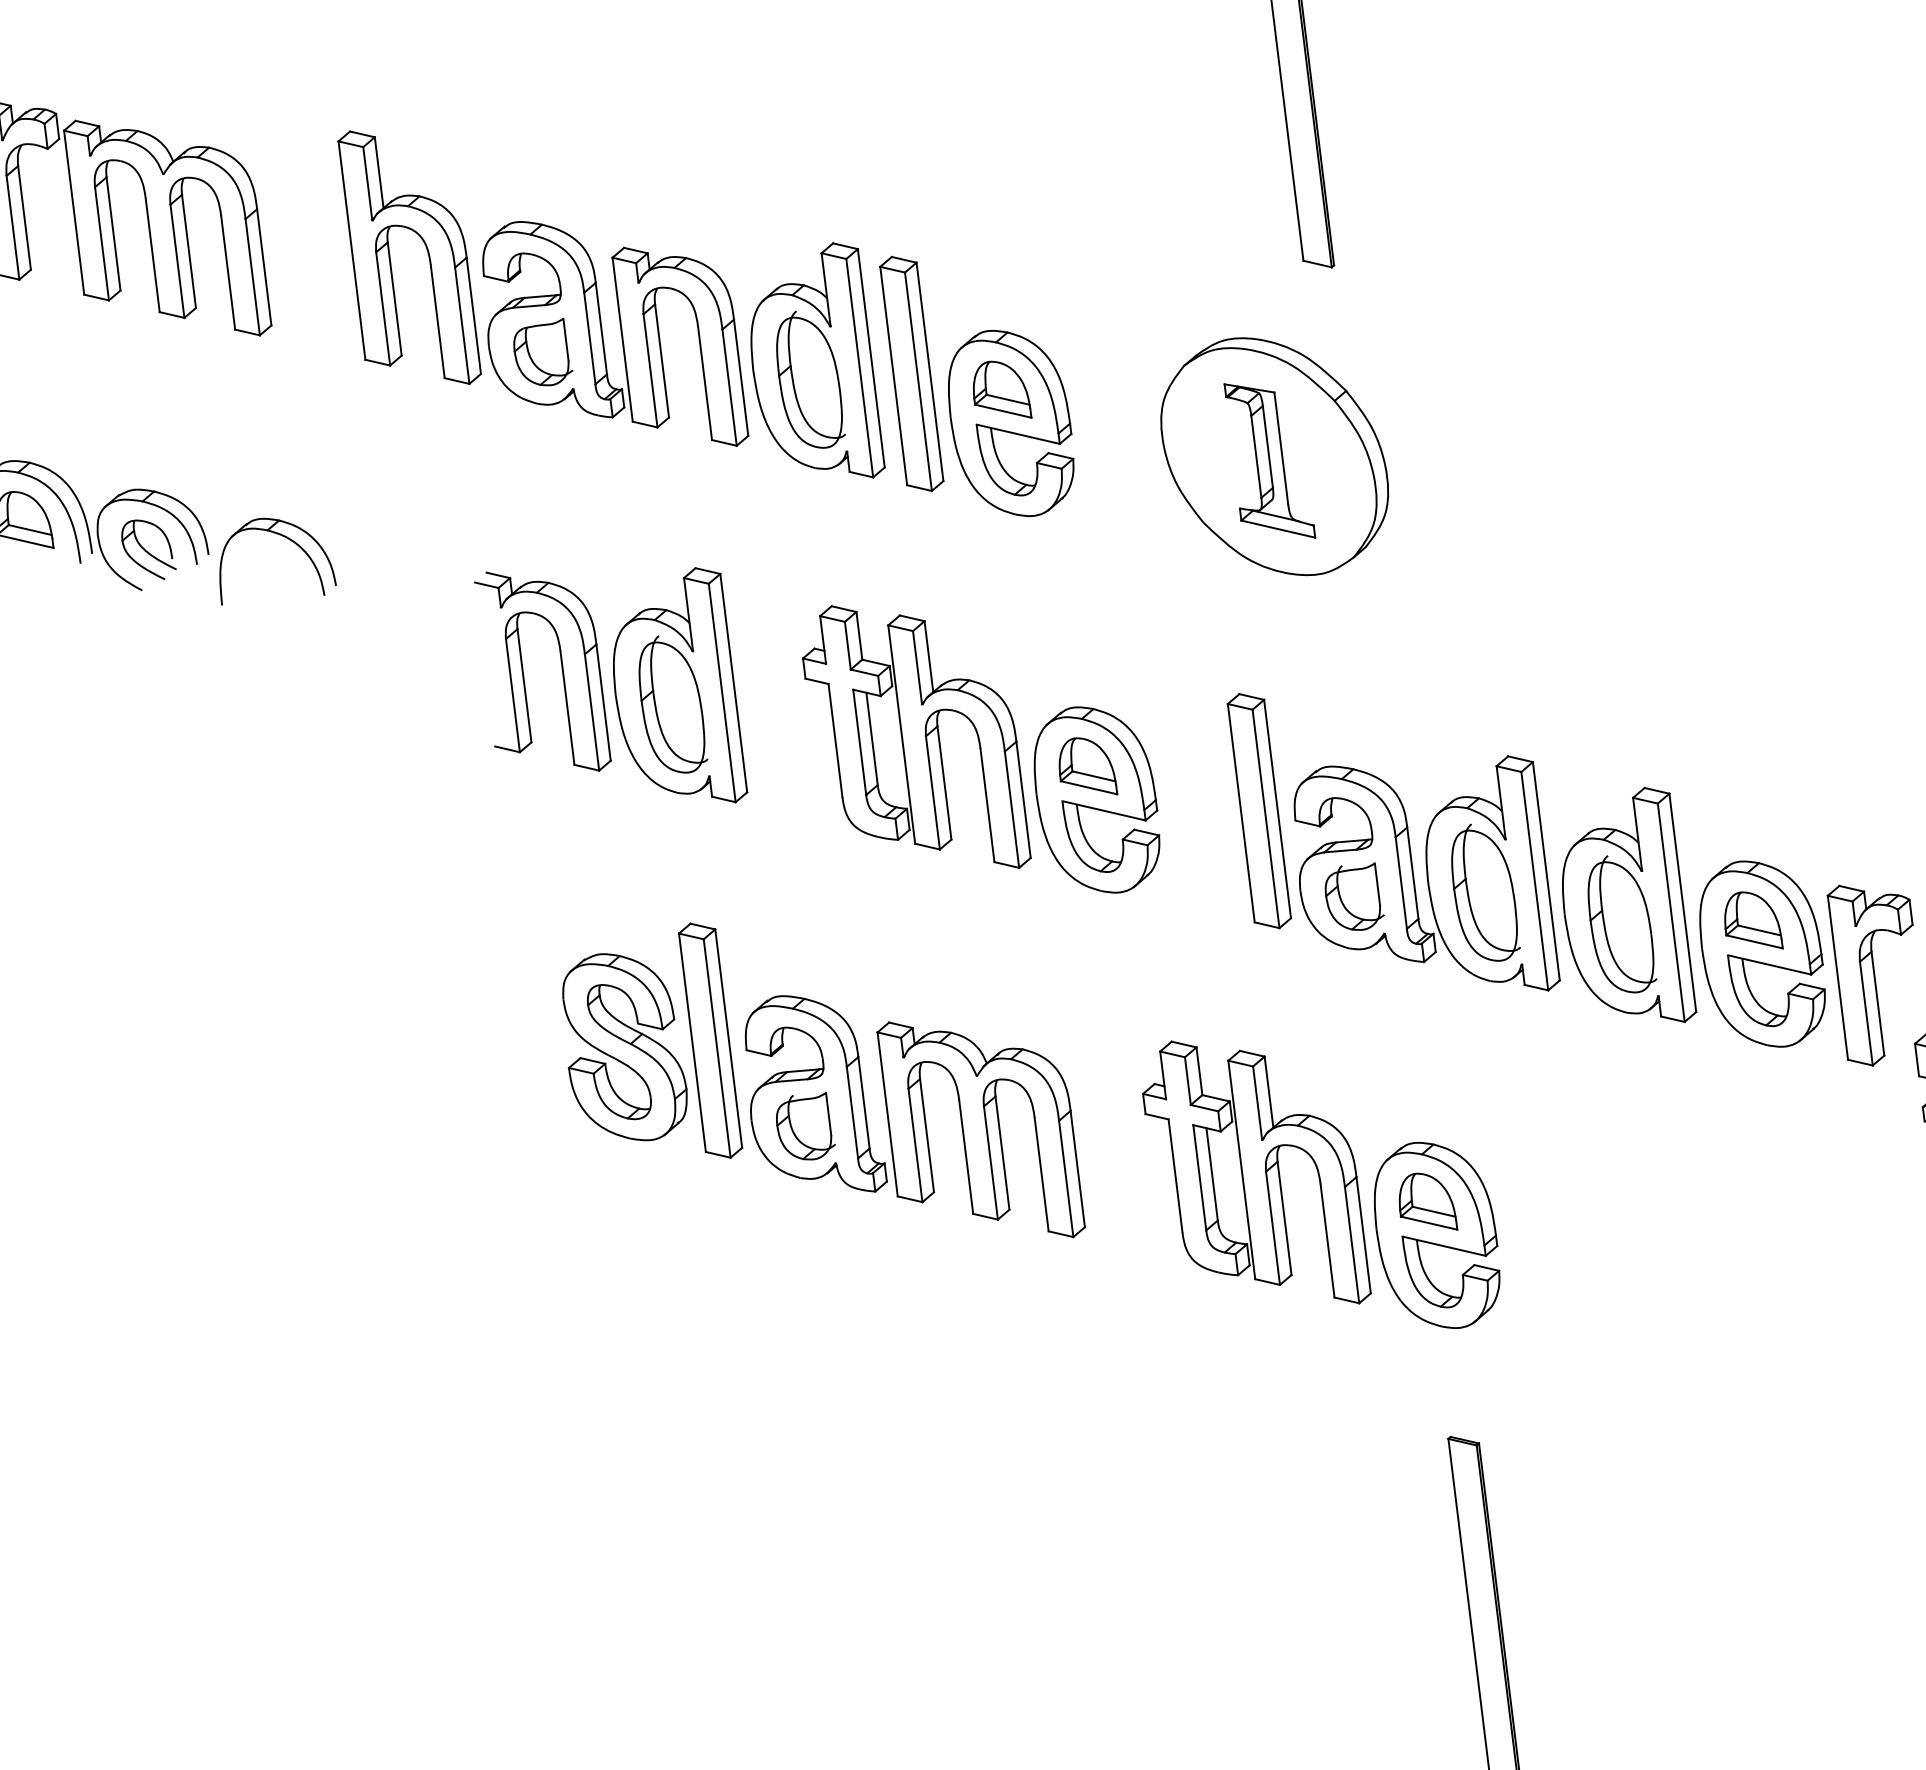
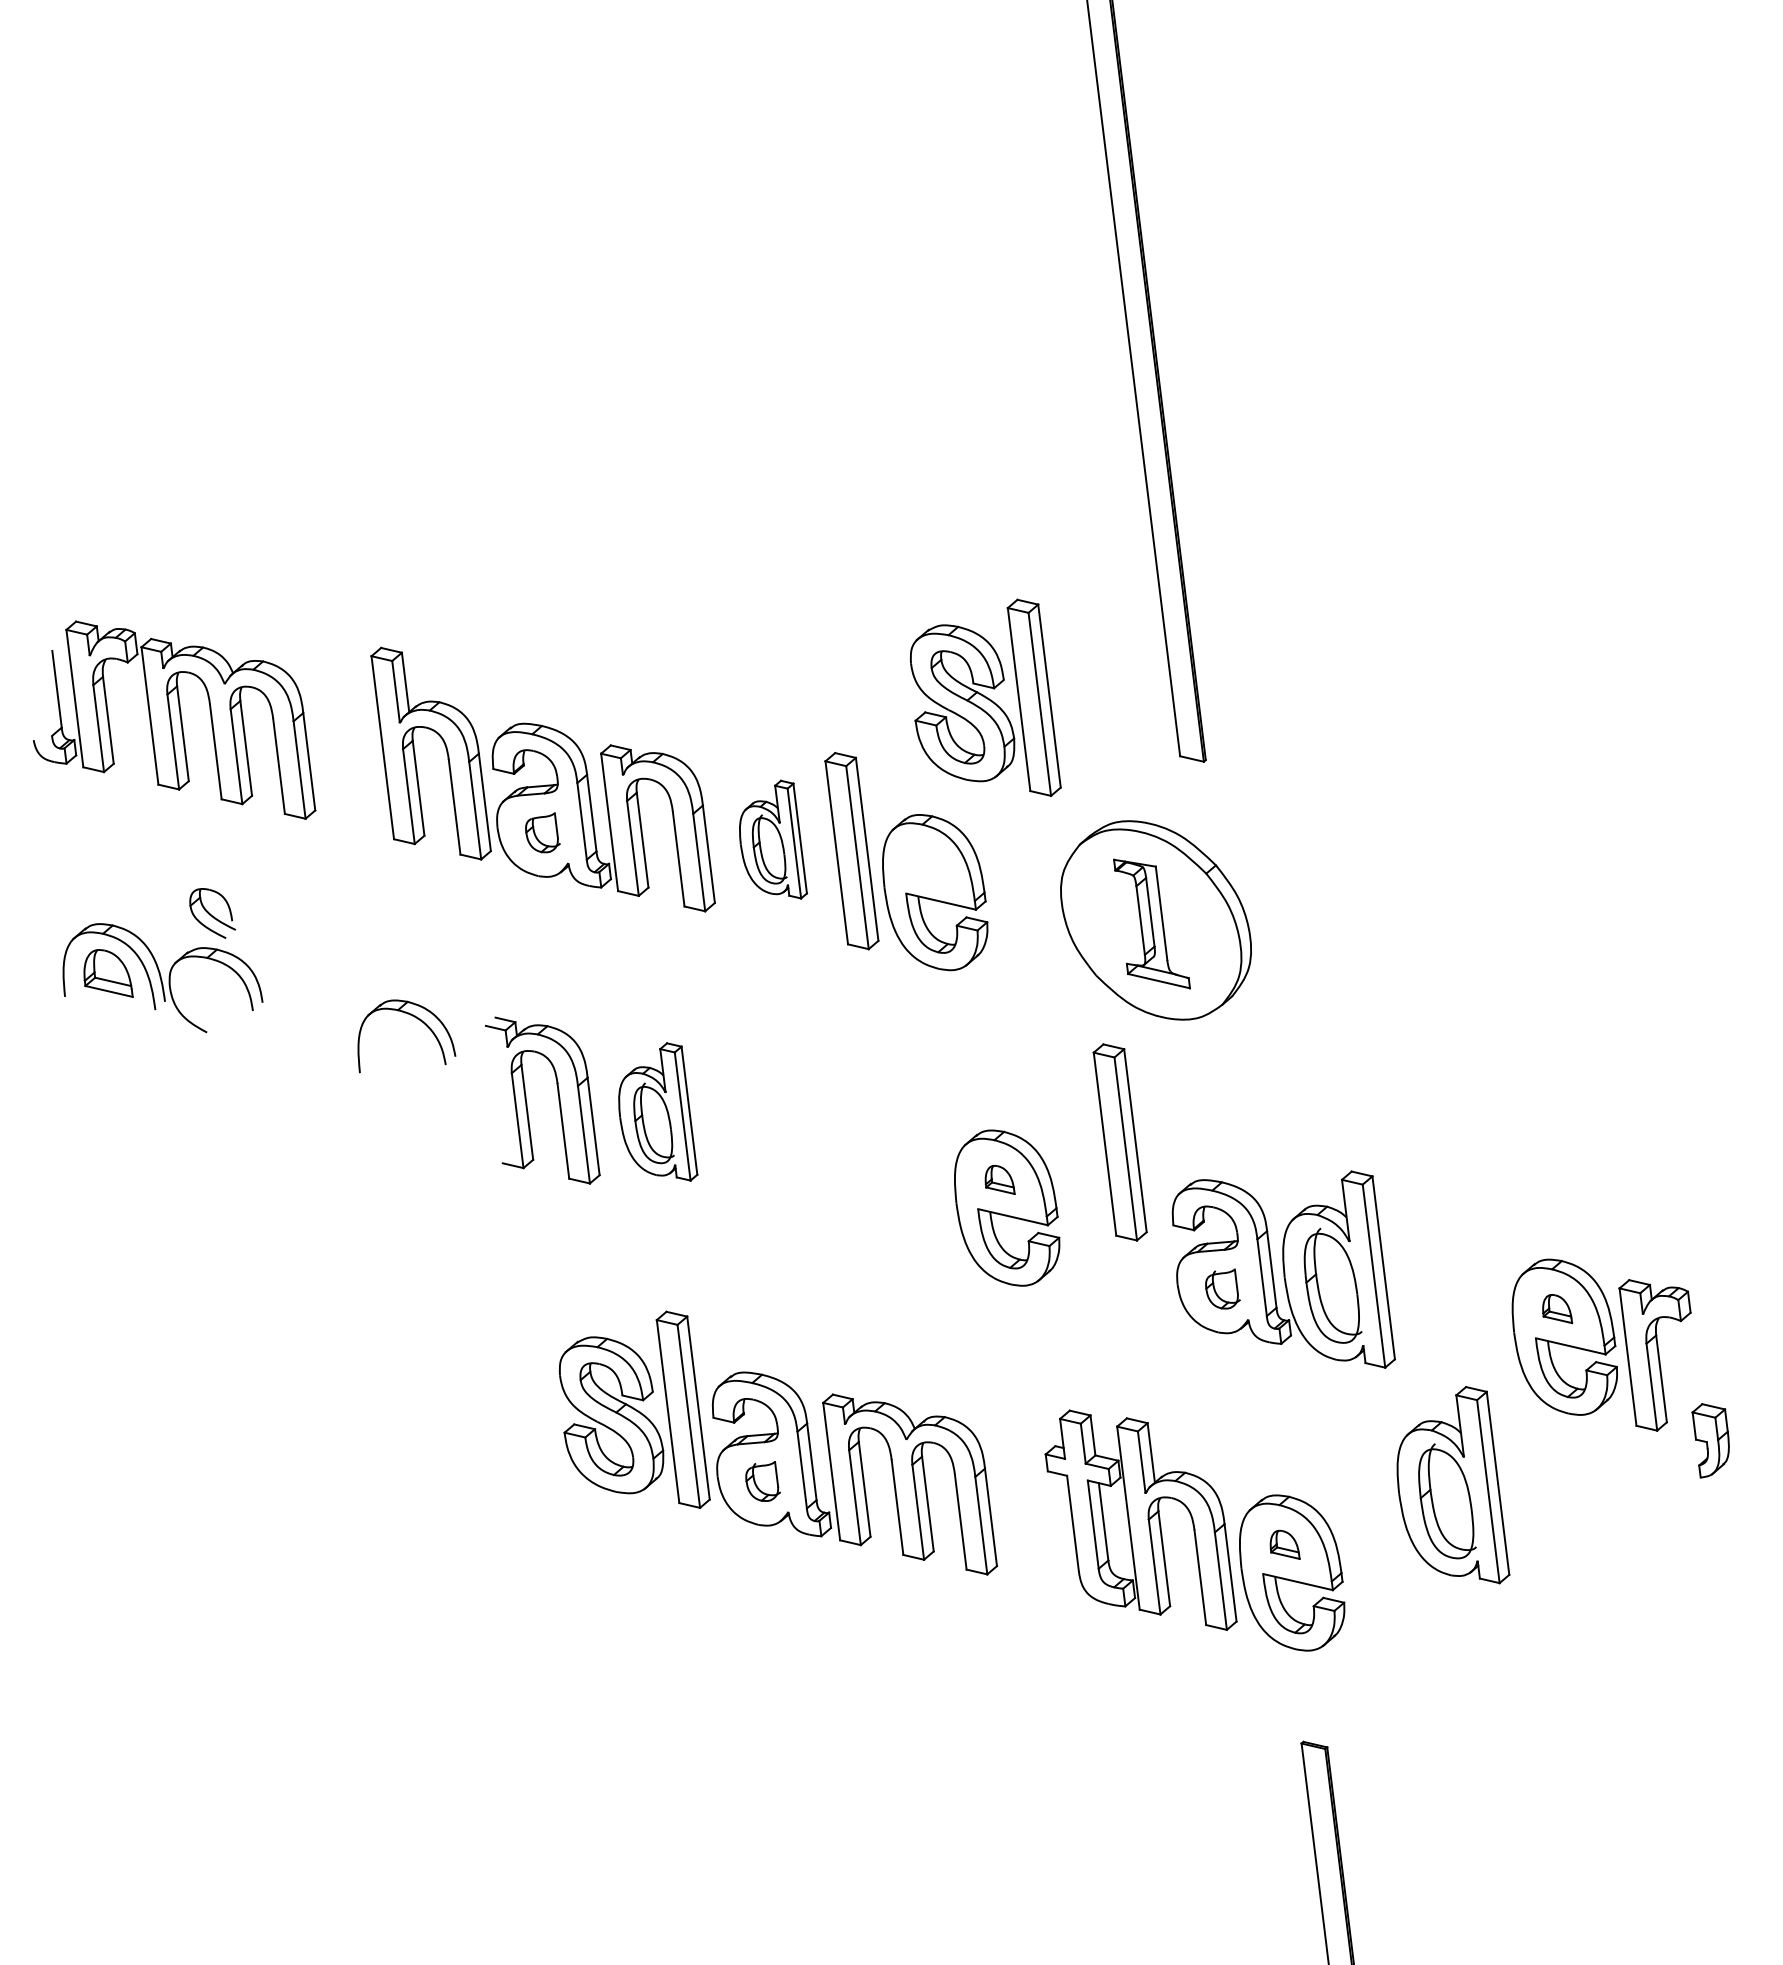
part: (1071, 190) -> (985, 697), added
part: (542, 351) -> (542, 832), size x0.7
part: (818, 360) -> (773, 839), size x0.6
part: (1003, 389) -> (928, 864), removed
part: (290, 541) -> (417, 1019), moved
part: (148, 549) -> (212, 913), moved
part: (680, 684) -> (658, 1111), size x0.7
part: (916, 736) -> (855, 1154), removed
part: (1089, 765) -> (1000, 1179), size x0.6
part: (1258, 811) -> (1119, 1142), moved
part: (1354, 895) -> (1222, 1288), size x0.7
part: (1629, 905) -> (1453, 1485), moved
part: (1753, 919) -> (1557, 1308), size x0.6
part: (806, 1126) -> (763, 1481), size x0.7
part: (1429, 1201) -> (1285, 1544), size x0.6

